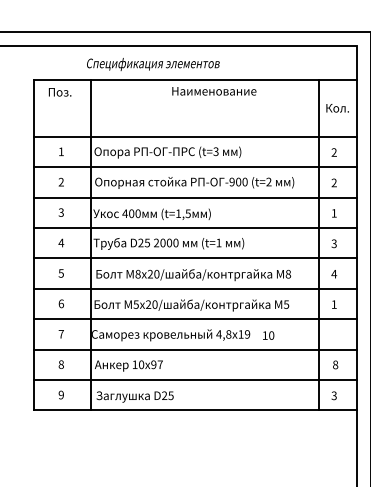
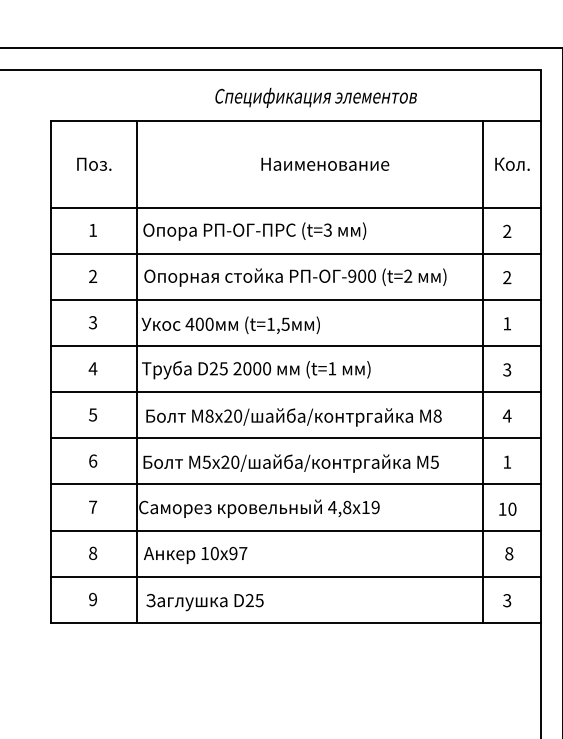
text: (153, 64) -> (316, 97), moved
text: (214, 91) -> (325, 164), moved
text: (59, 92) -> (93, 164), moved
text: (268, 335) -> (507, 509), moved

